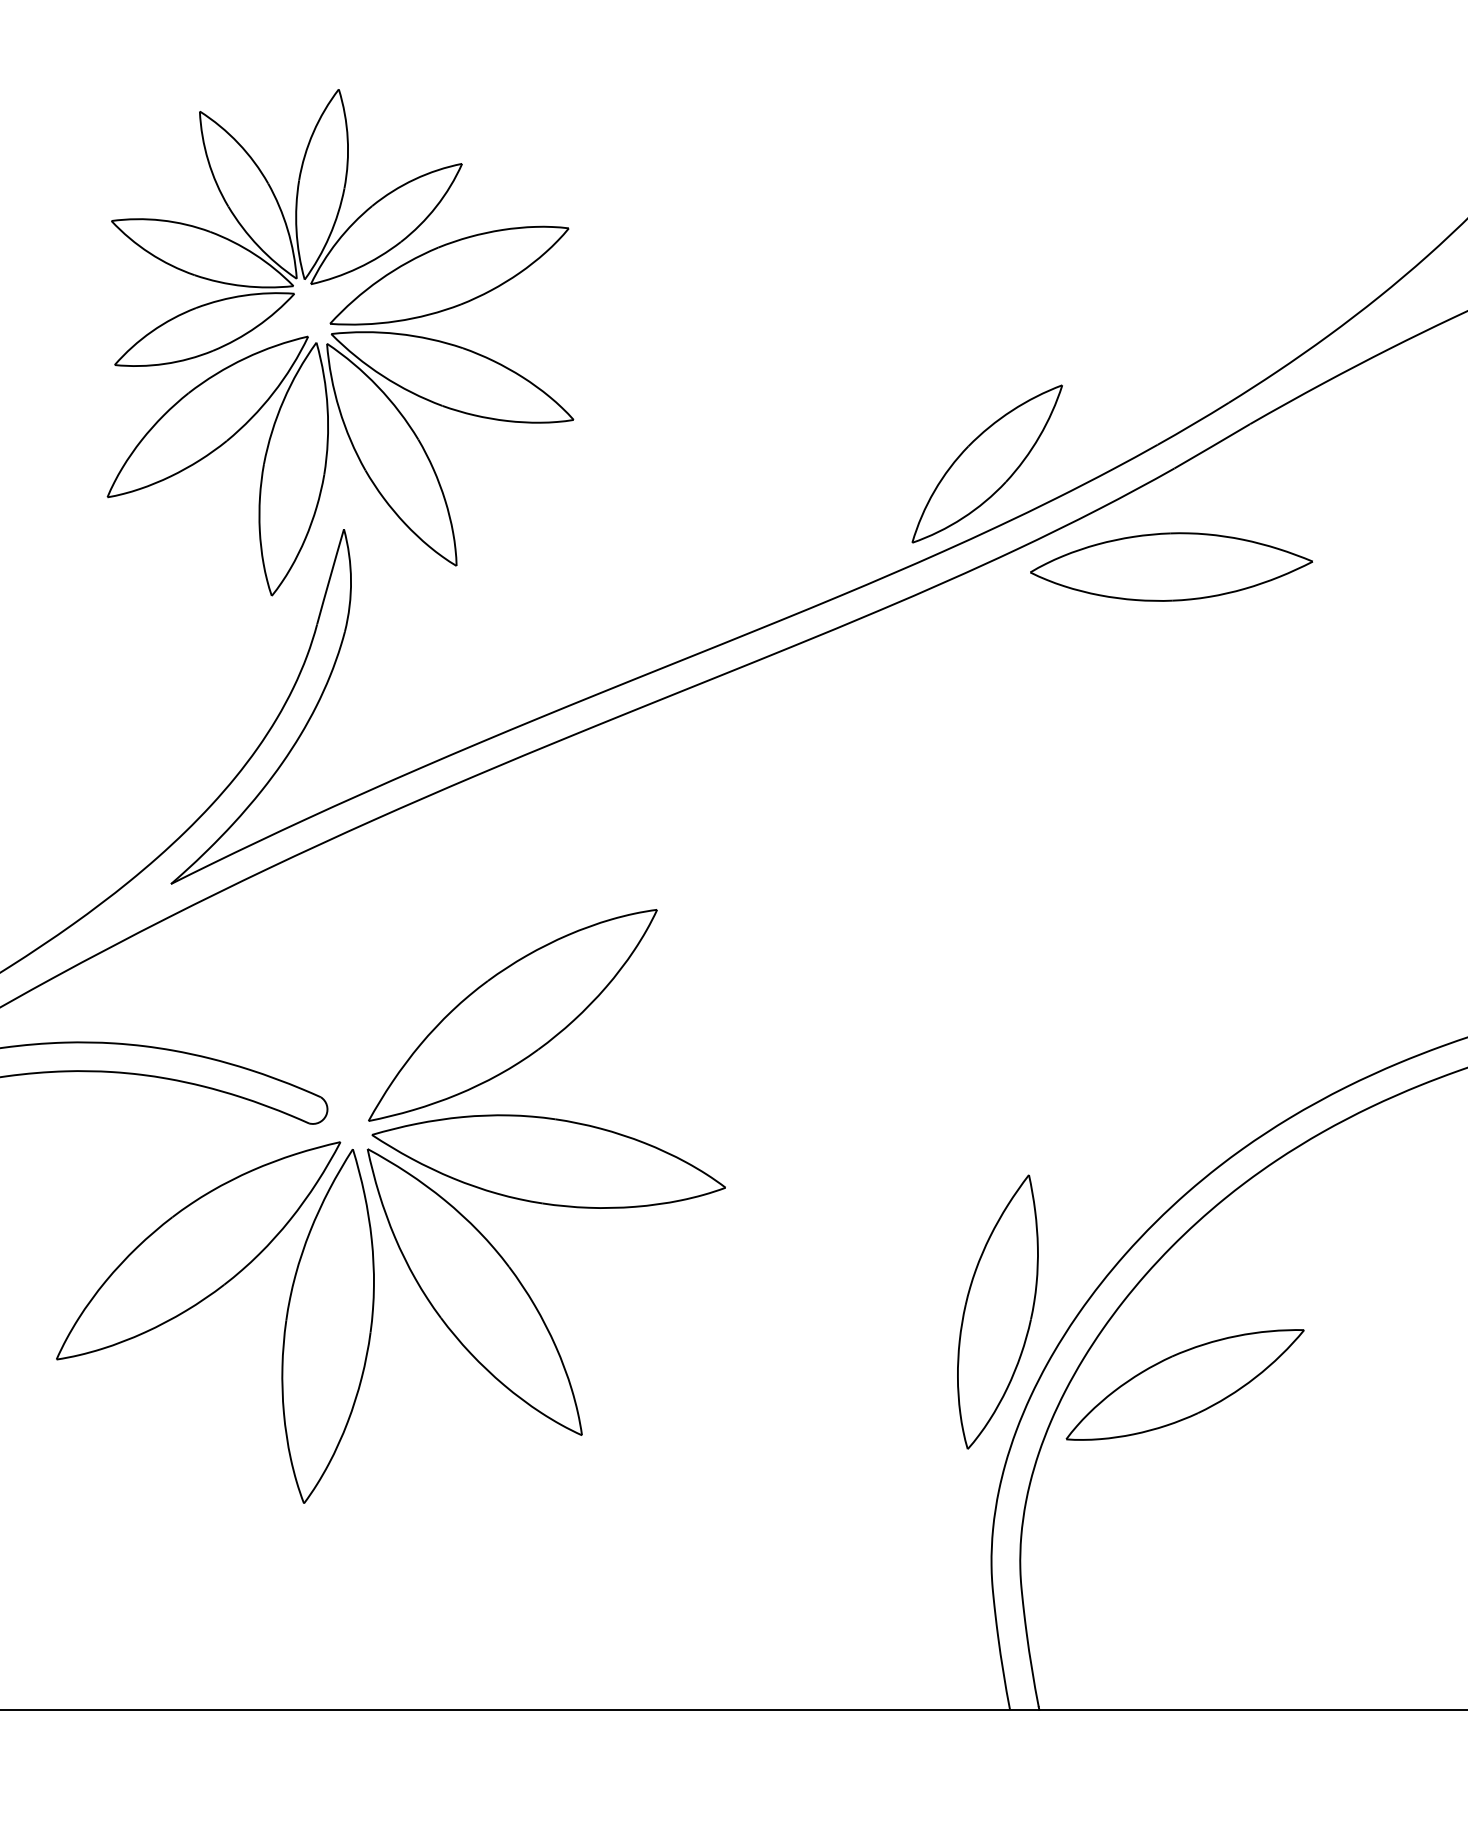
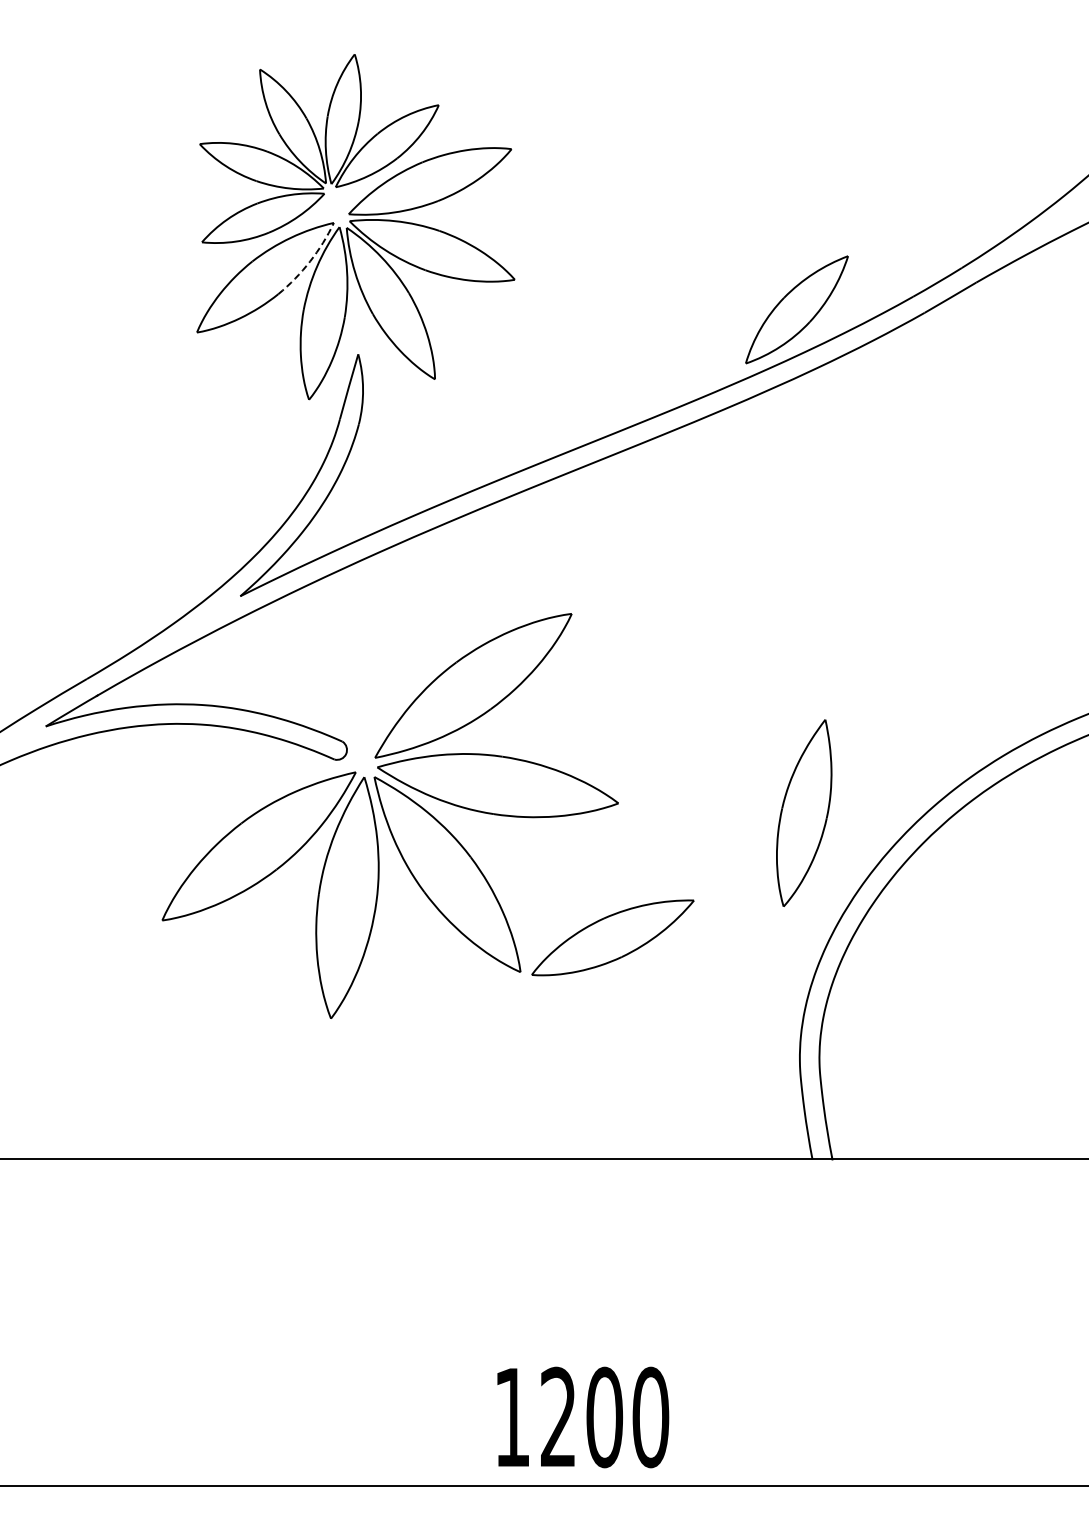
arc: (273, 393) -> (310, 261), solid -> dashed
part: (1171, 567) -> (922, 380), removed
part: (998, 1311) -> (804, 812), moved
part: (1184, 1384) -> (612, 937), moved

